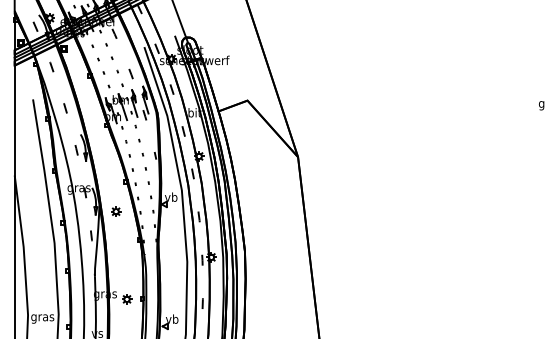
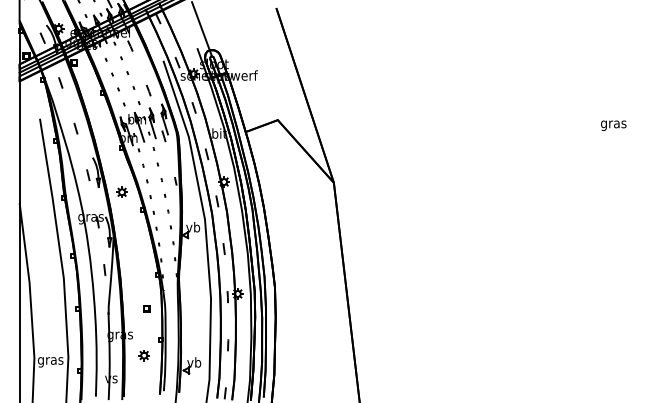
part: (115, 210) -> (121, 191), moved
part: (129, 270) -> (146, 308), added
part: (126, 299) -> (143, 355), moved

